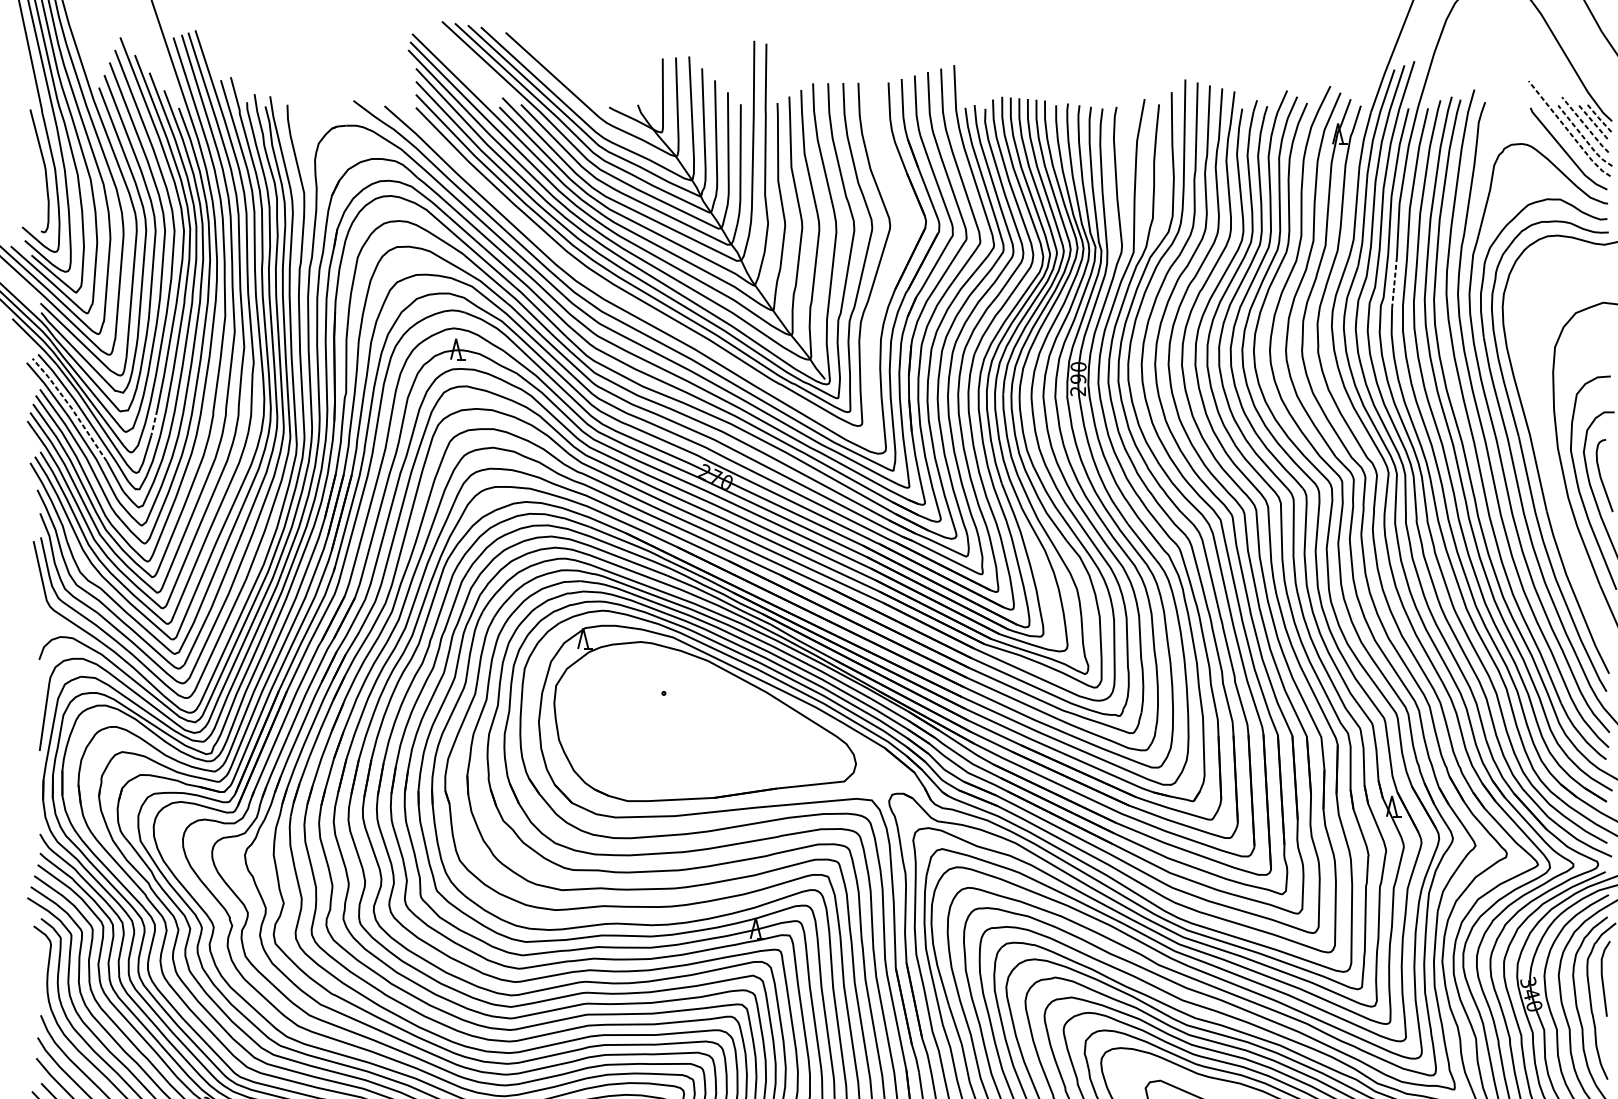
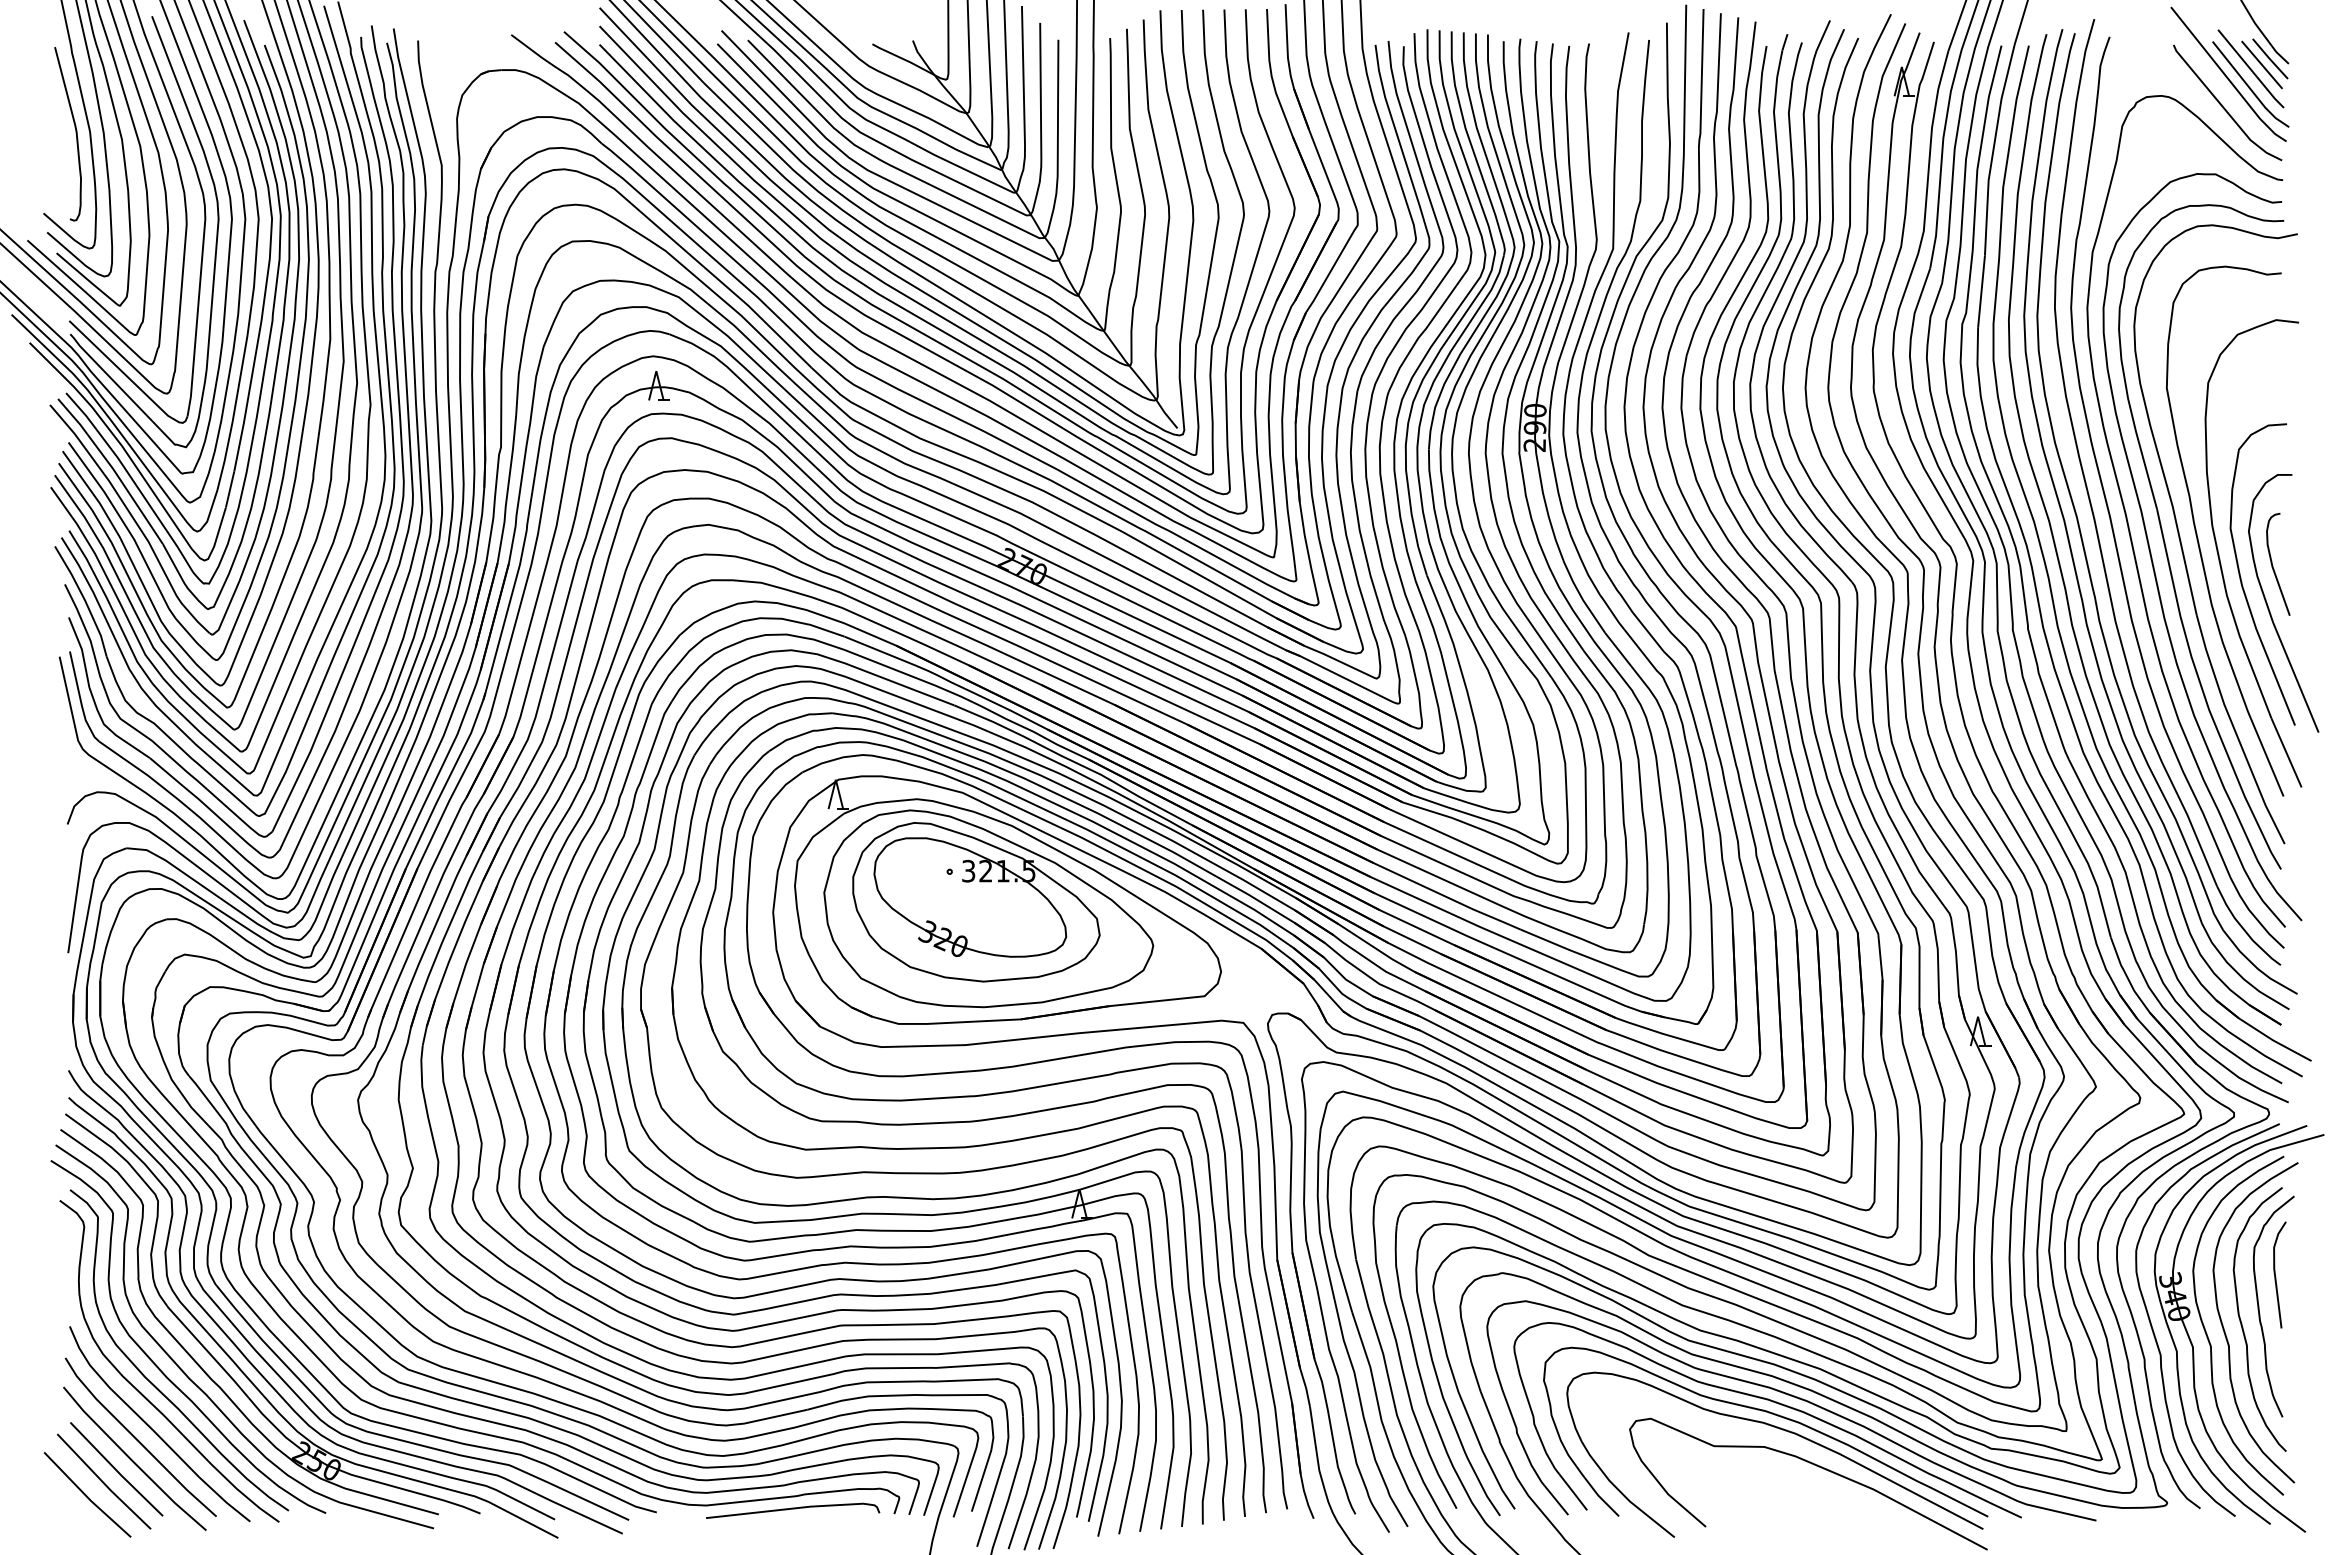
line: (1598, 117) -> (2269, 58), dashed -> solid
line: (1592, 121) -> (2261, 64), dashed -> solid
line: (1584, 125) -> (2250, 69), dashed -> solid
line: (1568, 130) -> (2227, 77), dashed -> solid
line: (1584, 138) -> (2249, 87), dashed -> solid
line: (1394, 283) -> (1981, 292), dashed -> solid
curve: (629, 302) -> (900, 319), added
line: (71, 408) -> (113, 469), dashed -> solid
line: (153, 423) -> (229, 490), dashed -> solid
curve: (1548, 456) -> (2198, 537), added
part: (691, 719) -> (988, 908), added

